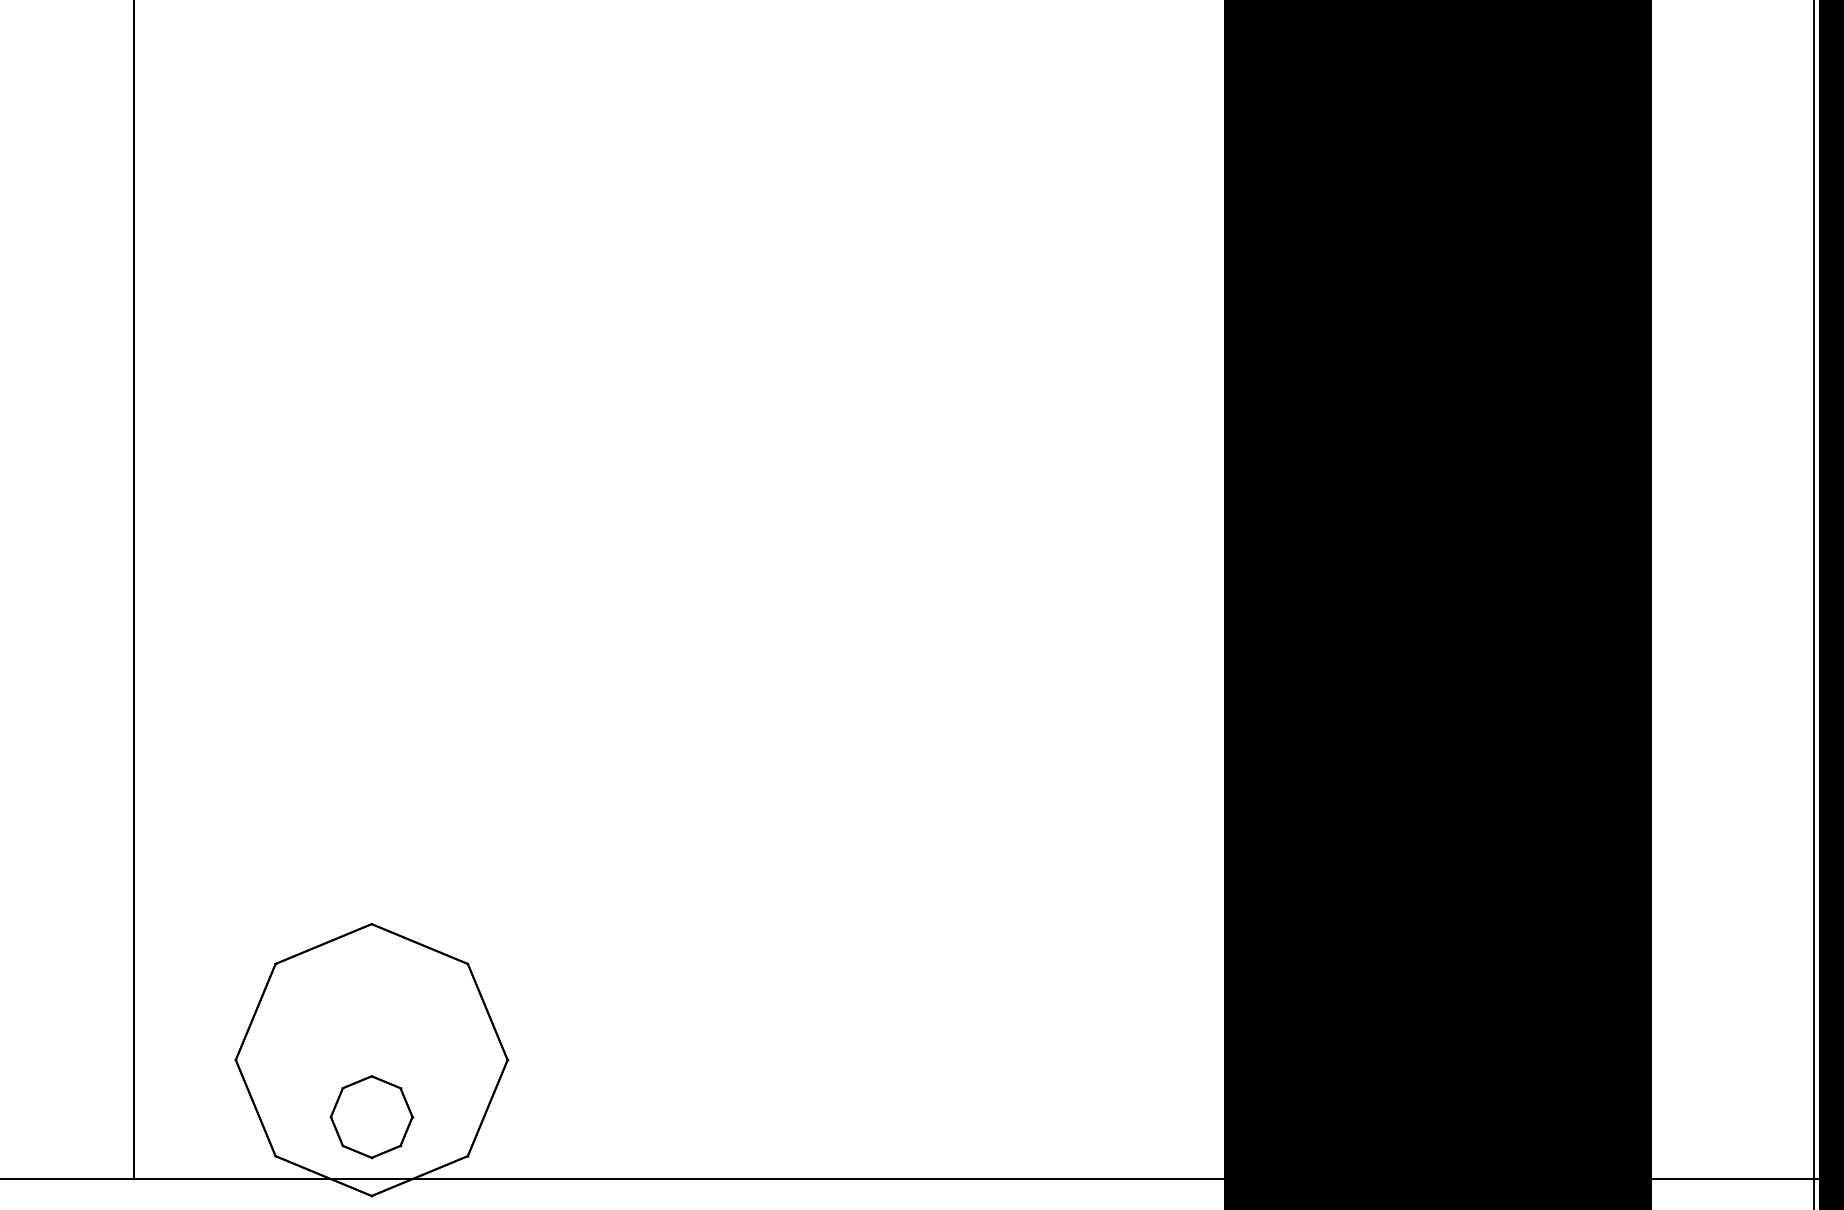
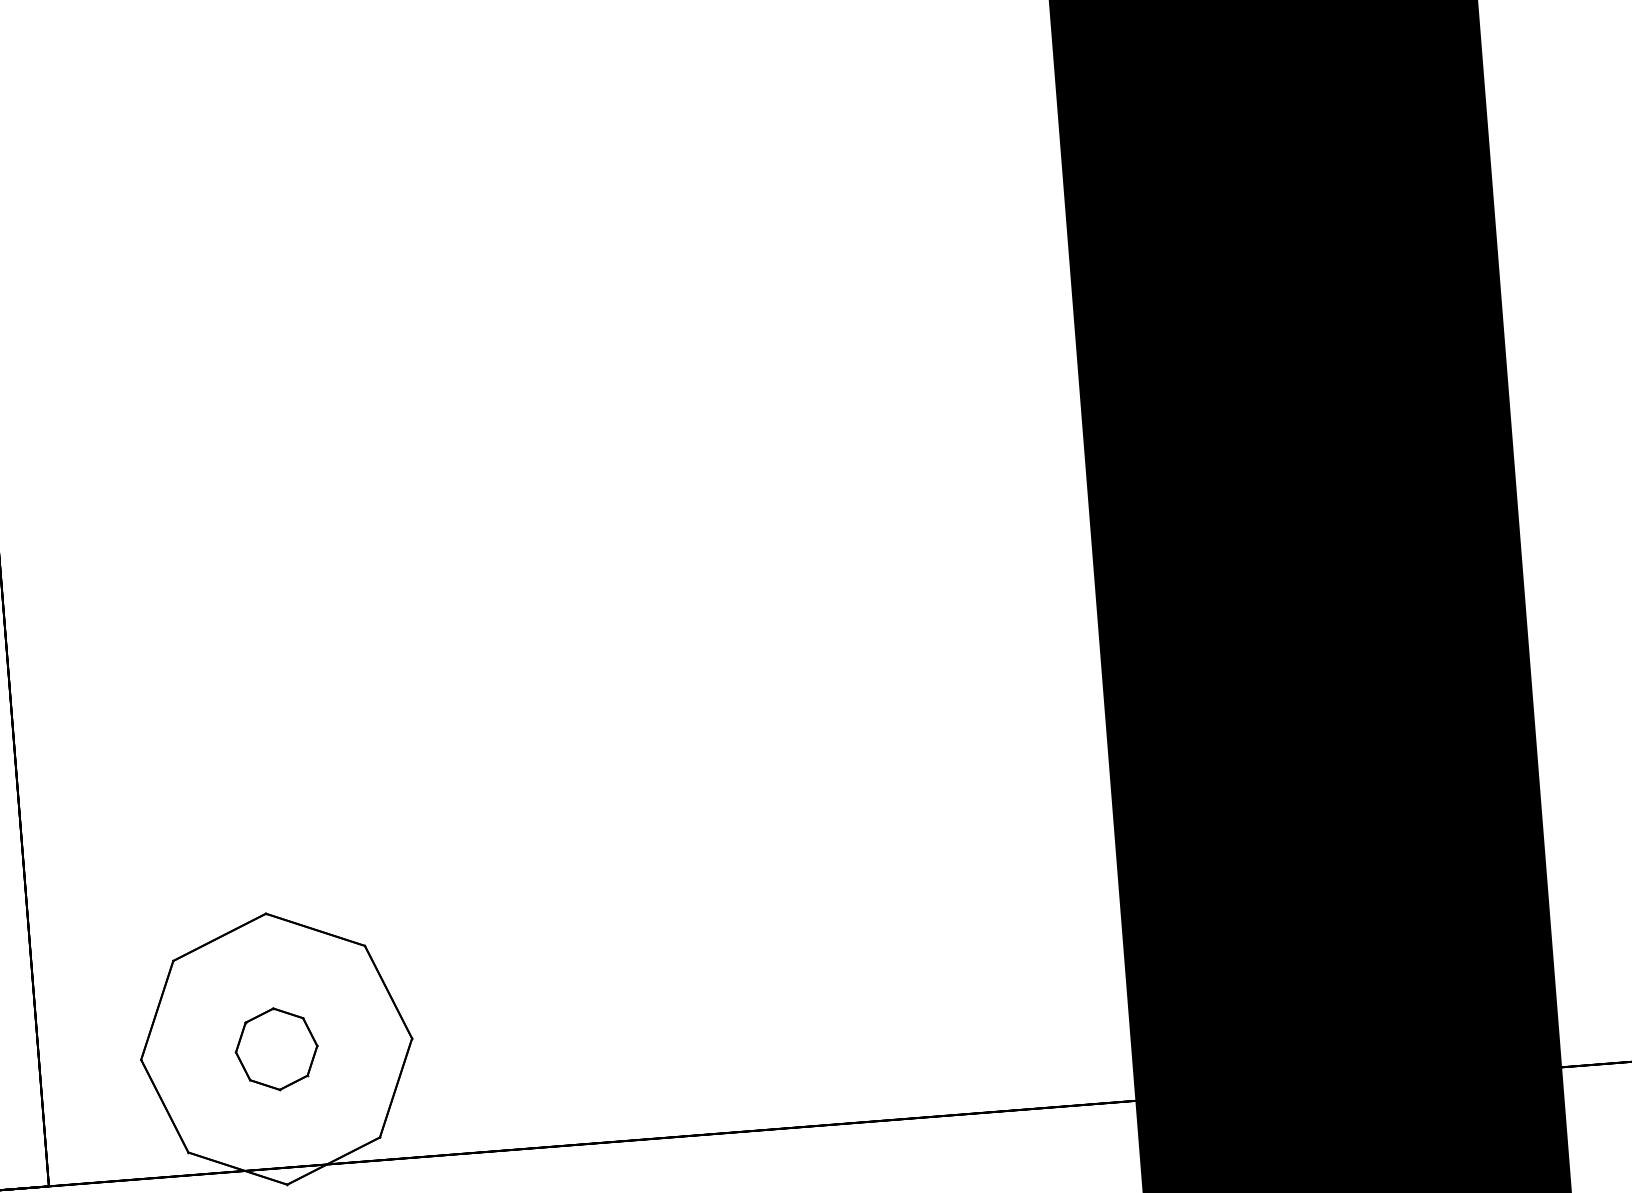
part: (371, 1117) -> (276, 1049), moved

